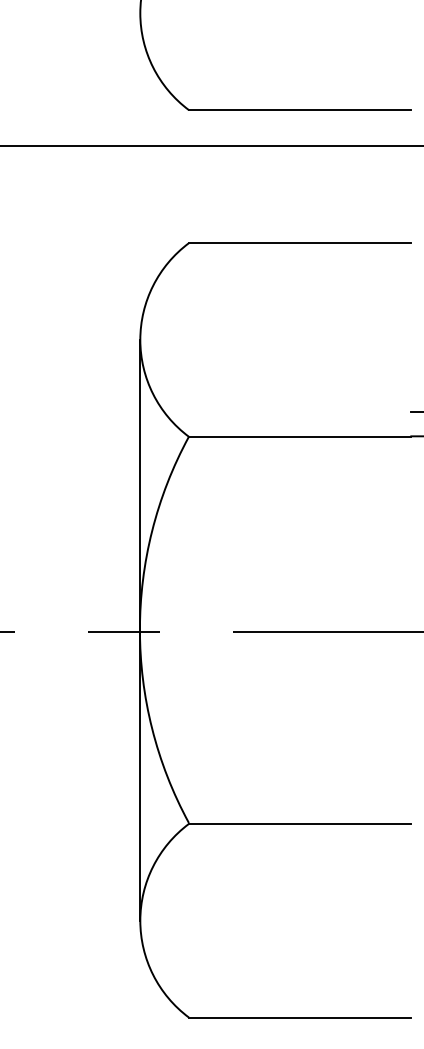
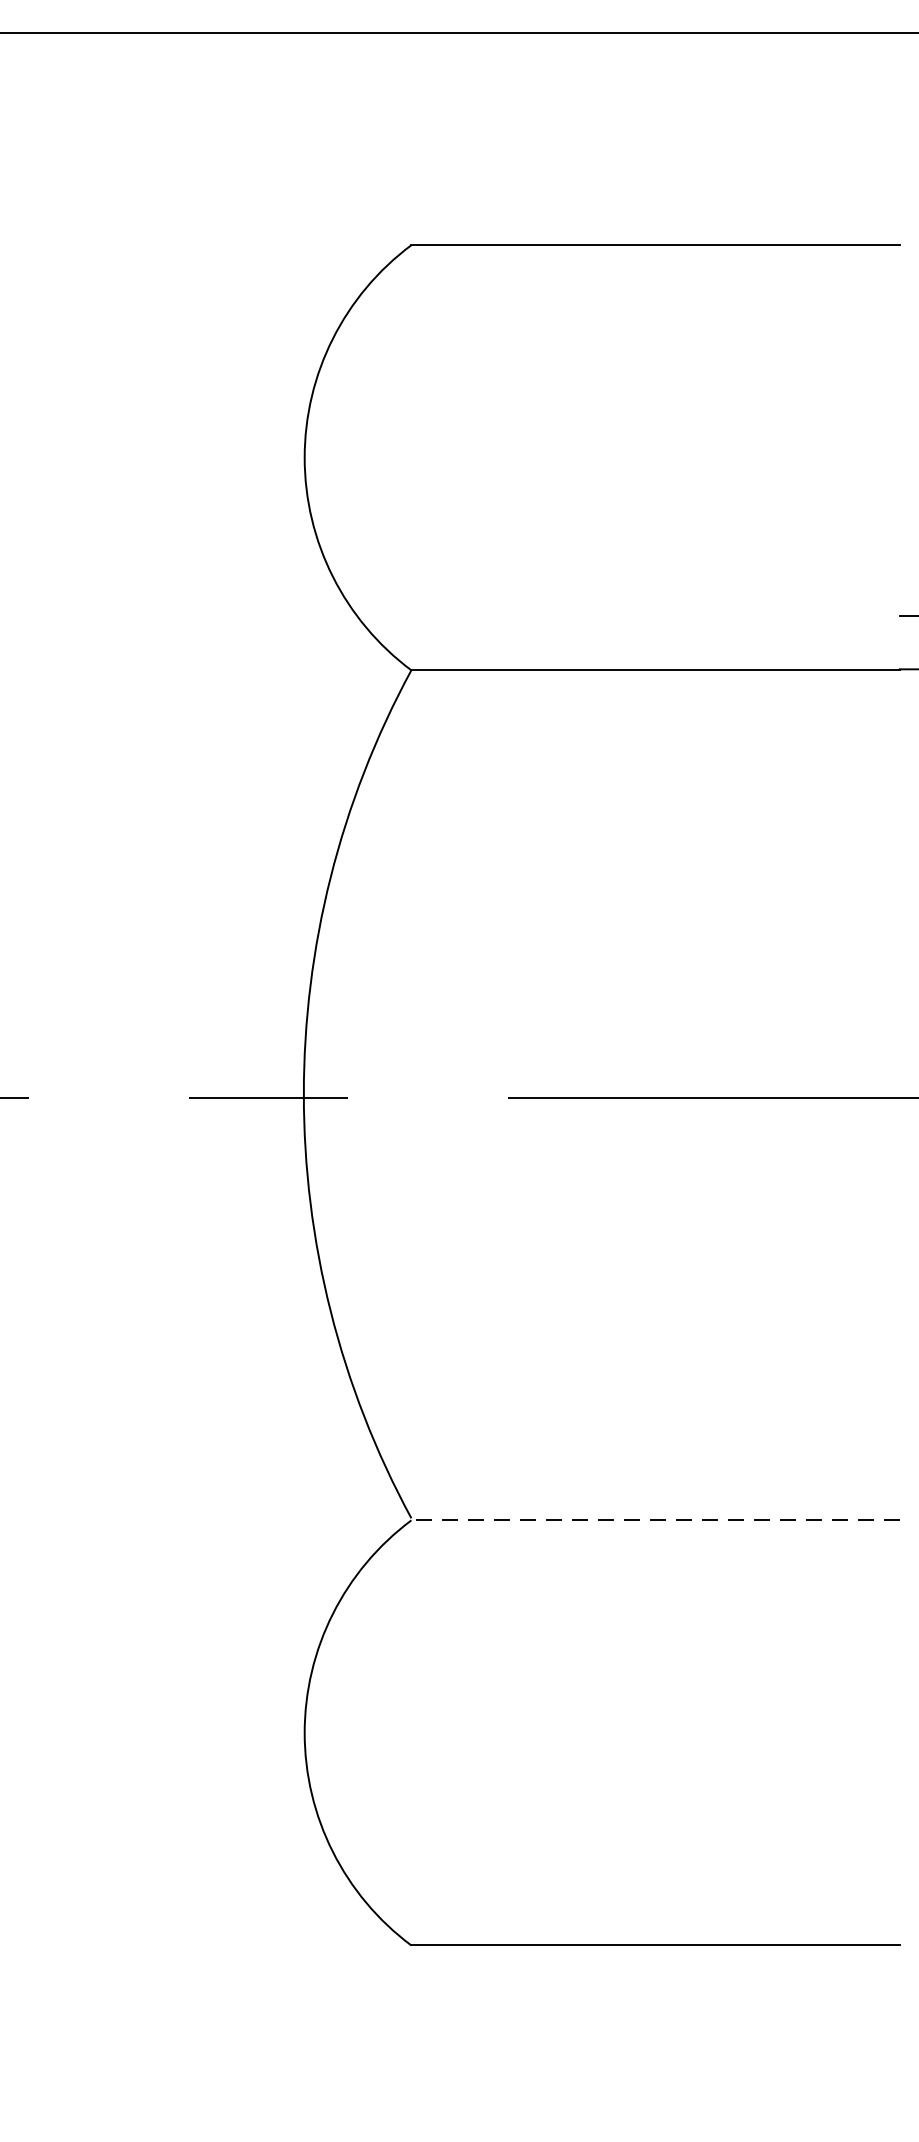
line: (140, 629) -> (305, 1093), removed
line: (299, 823) -> (654, 1519), solid -> dashed

